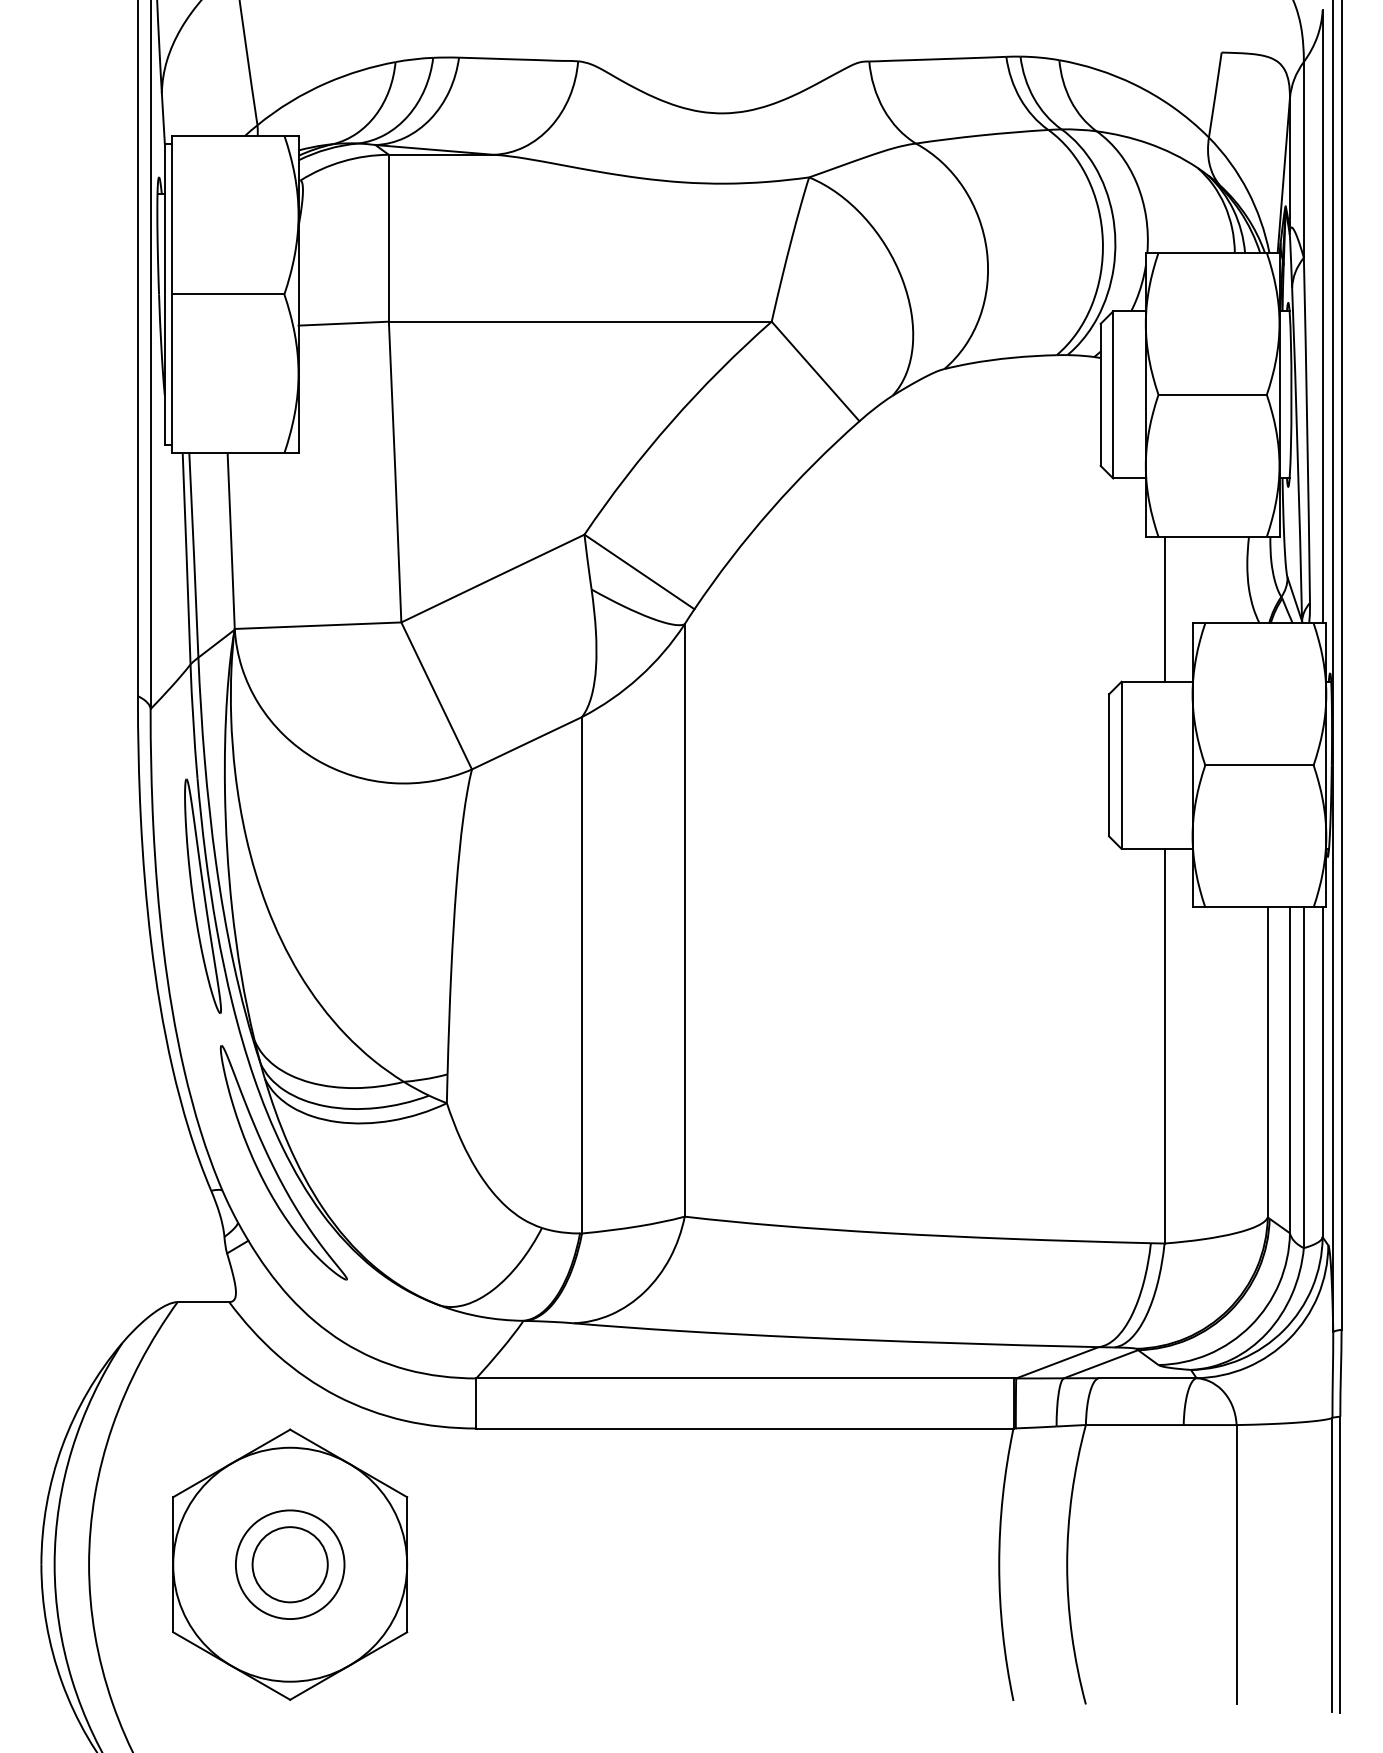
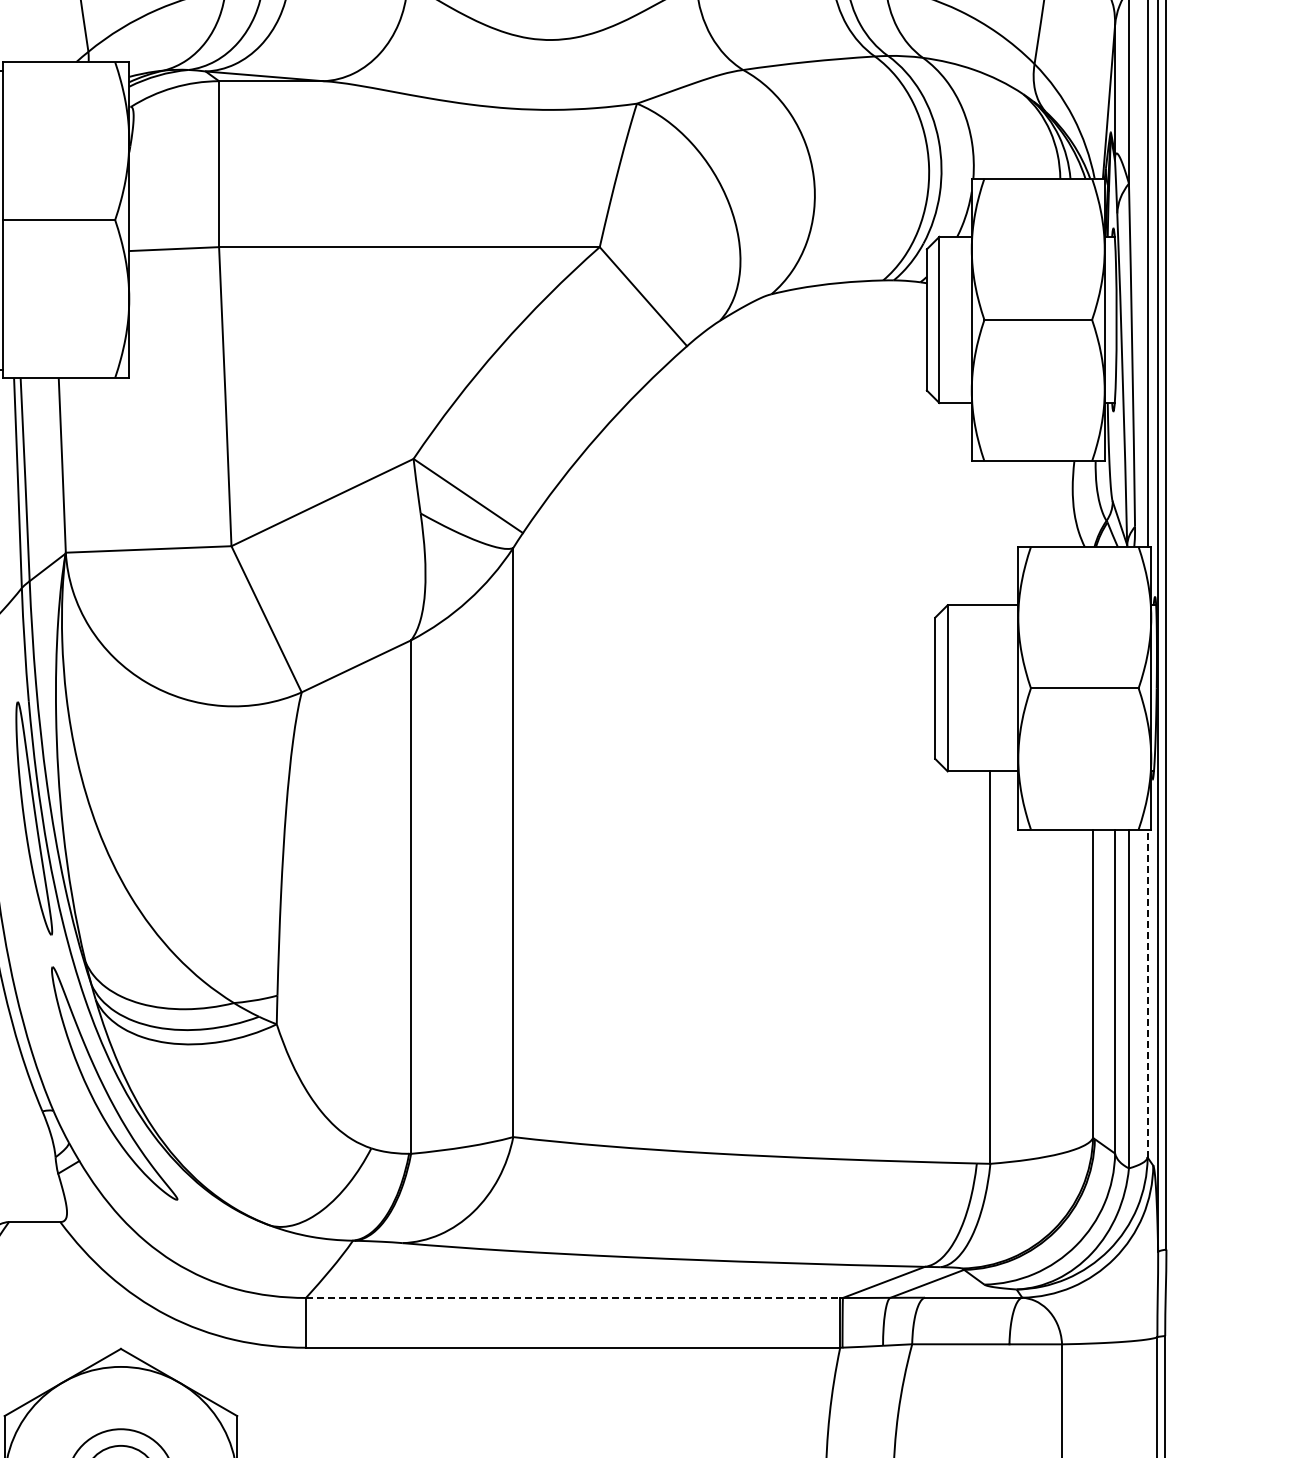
line: (1164, 608) -> (990, 532), removed
line: (1322, 1072) -> (1147, 993), solid -> dashed
line: (744, 1378) -> (572, 1298), solid -> dashed

